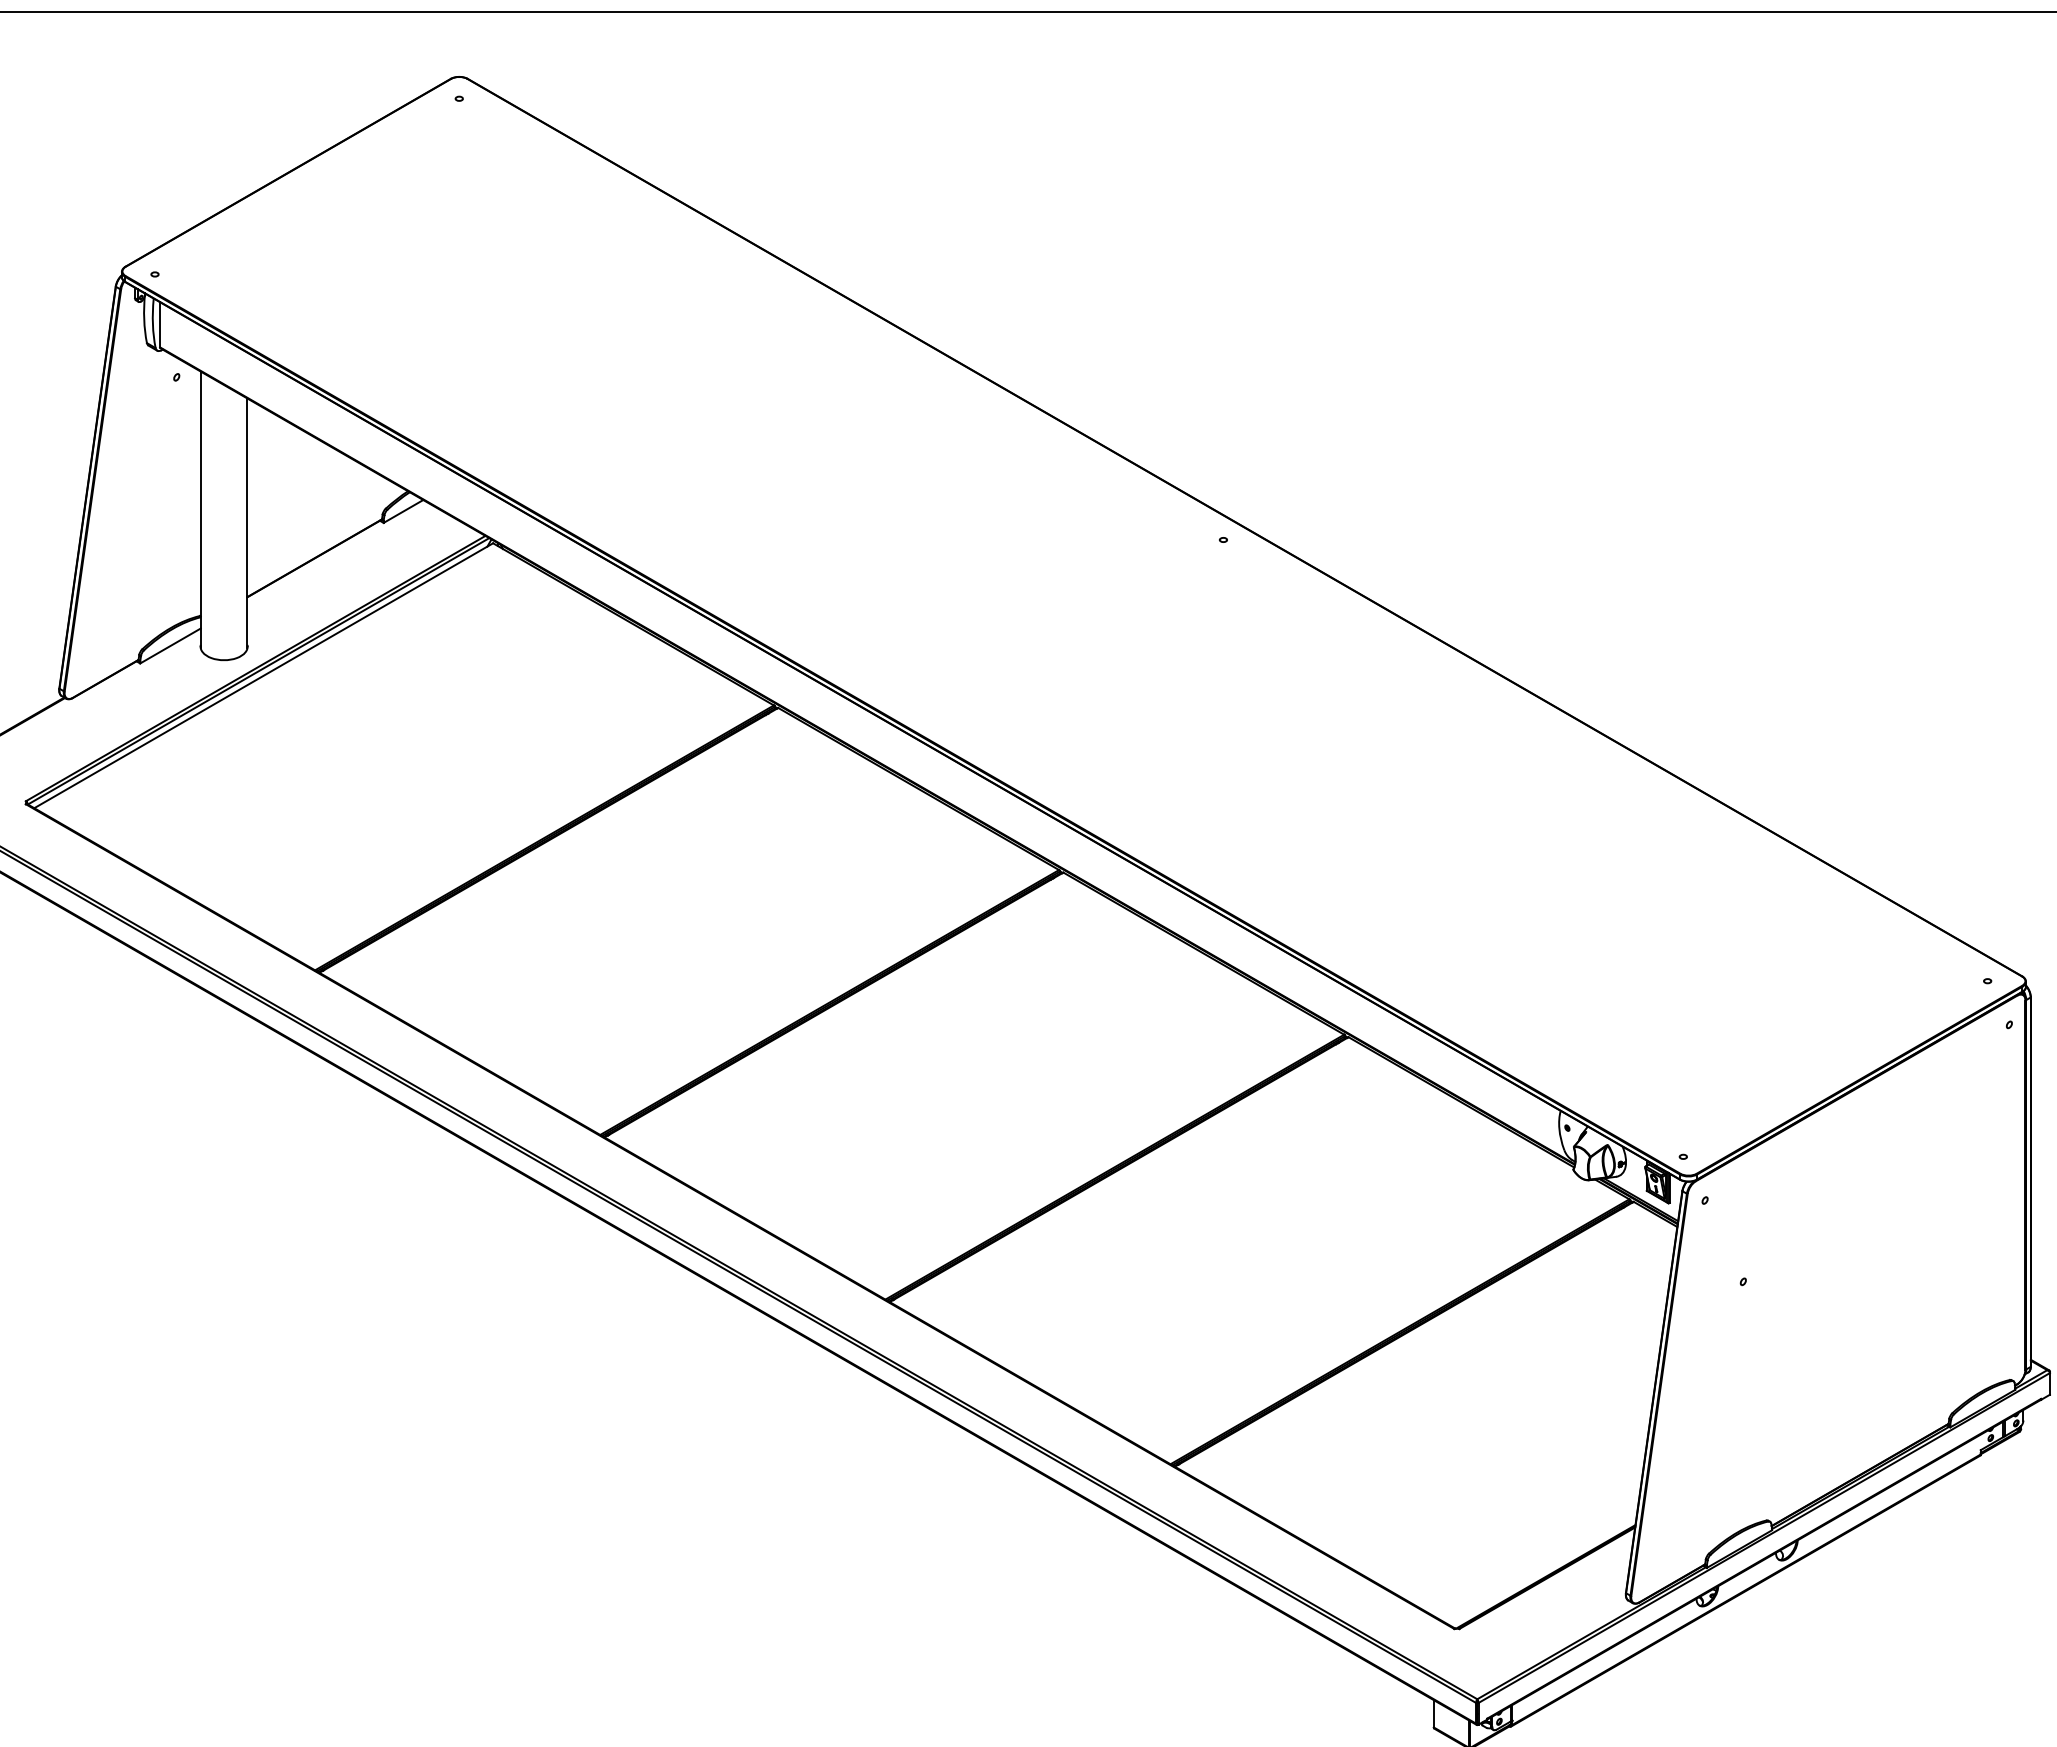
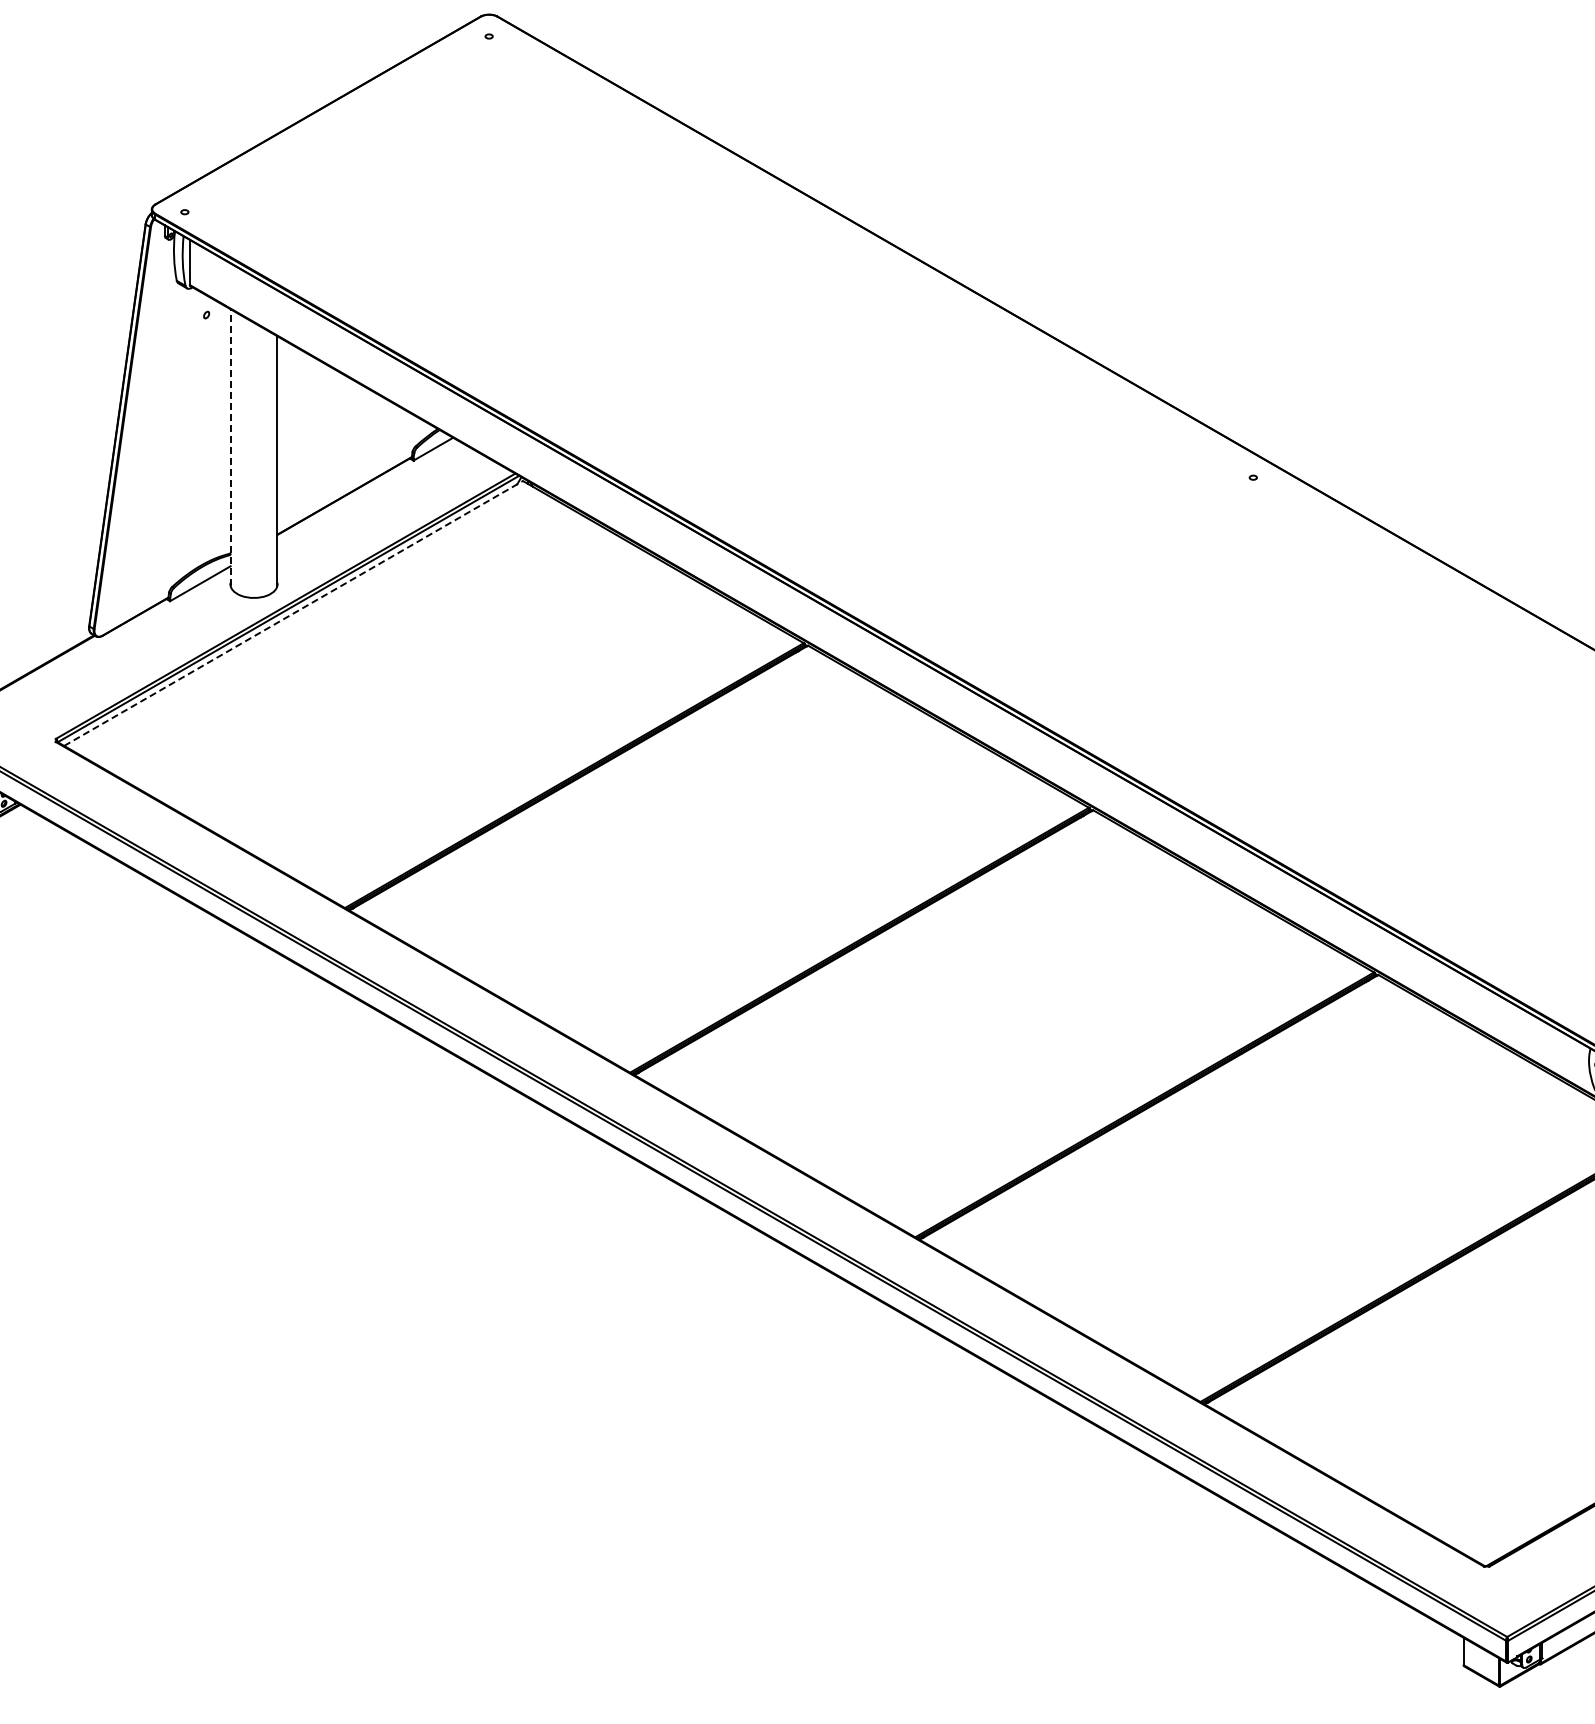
line: (200, 509) -> (230, 447), solid -> dashed
line: (263, 675) -> (293, 613), solid -> dashed

